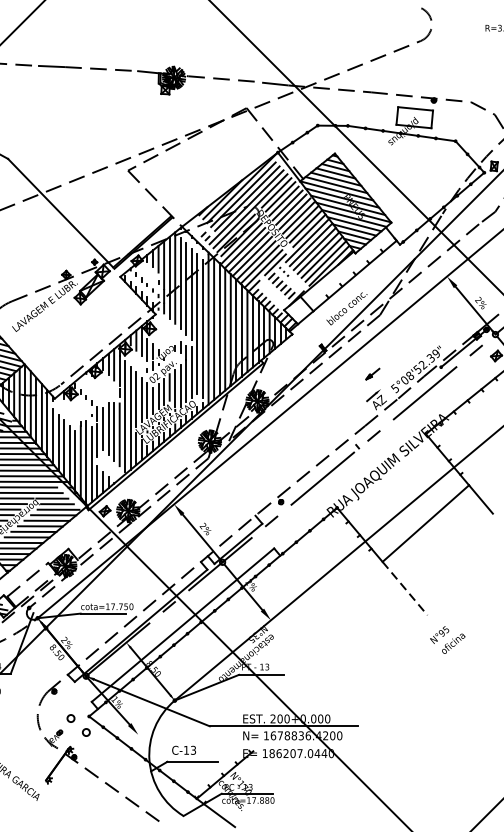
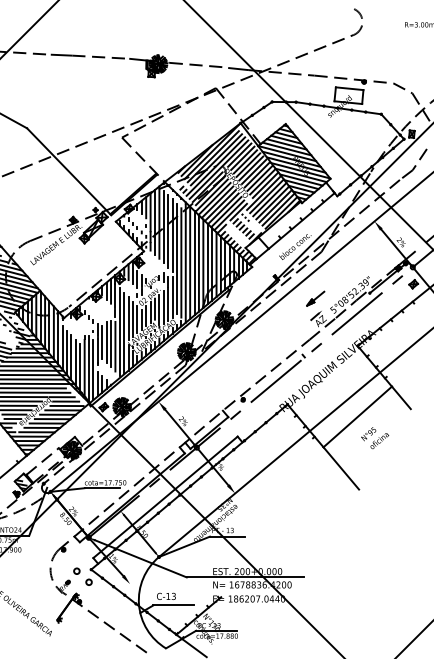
part: (372, 373) -> (315, 298), size x1.67
line: (405, 588) -> (341, 468), dashed -> solid
text: (448, 640) -> (375, 438), moved

